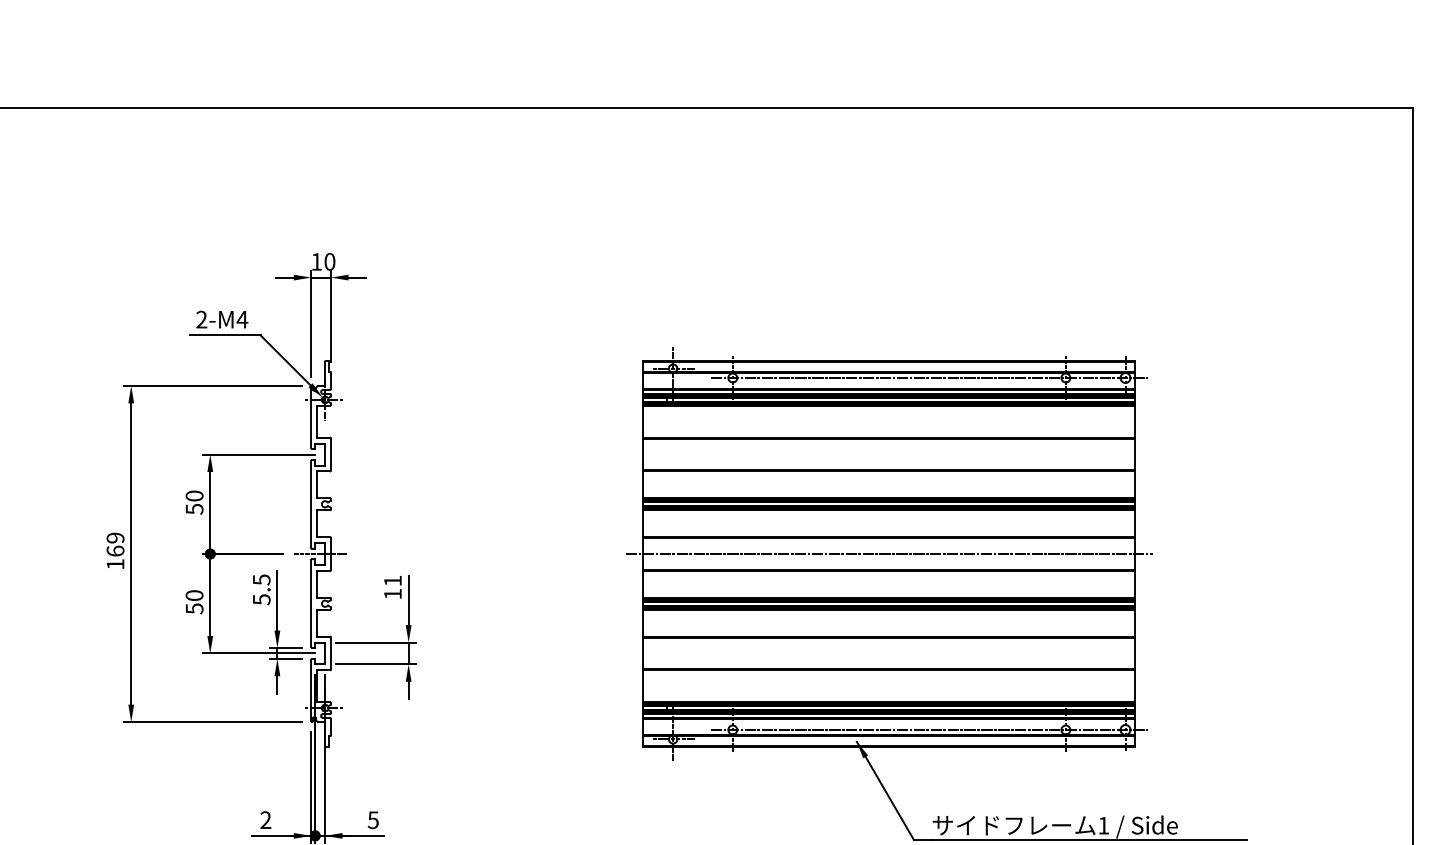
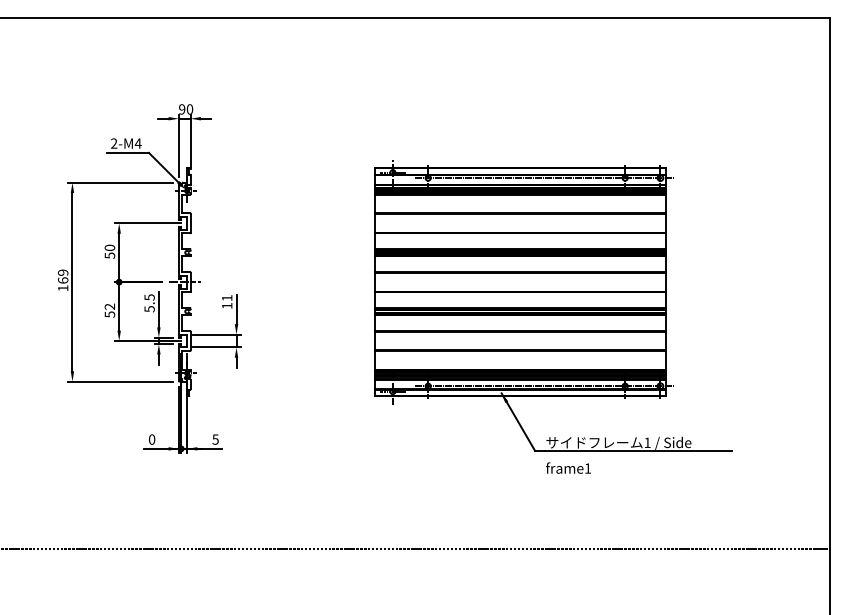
text: (317, 262) -> (182, 109), 10 -> 90
line: (888, 554) -> (520, 282), removed
text: (195, 595) -> (110, 306), 50 -> 52
text: (264, 820) -> (151, 439), 2 -> 0

